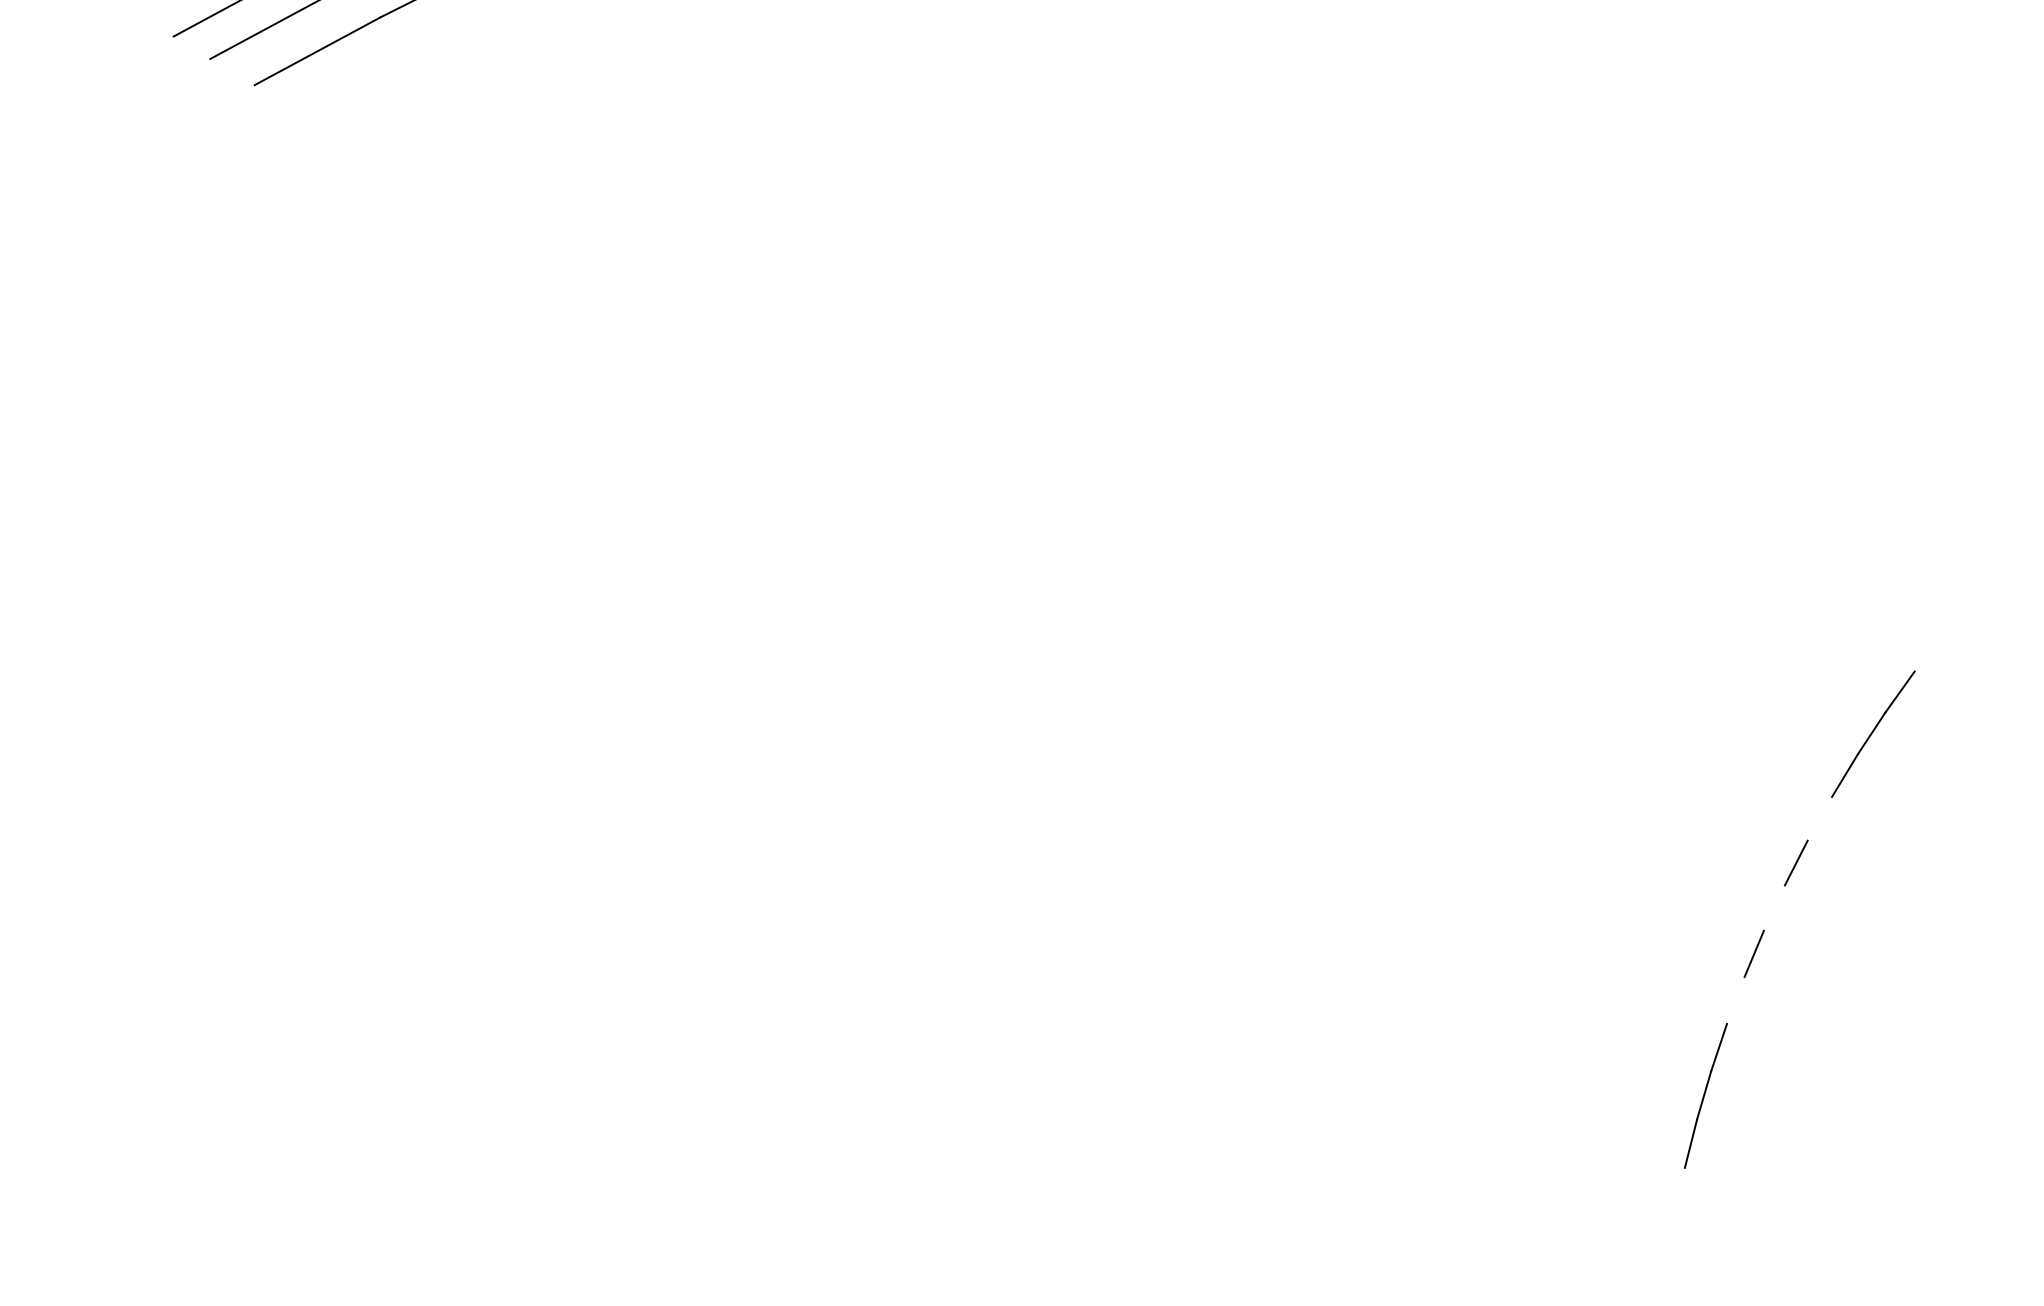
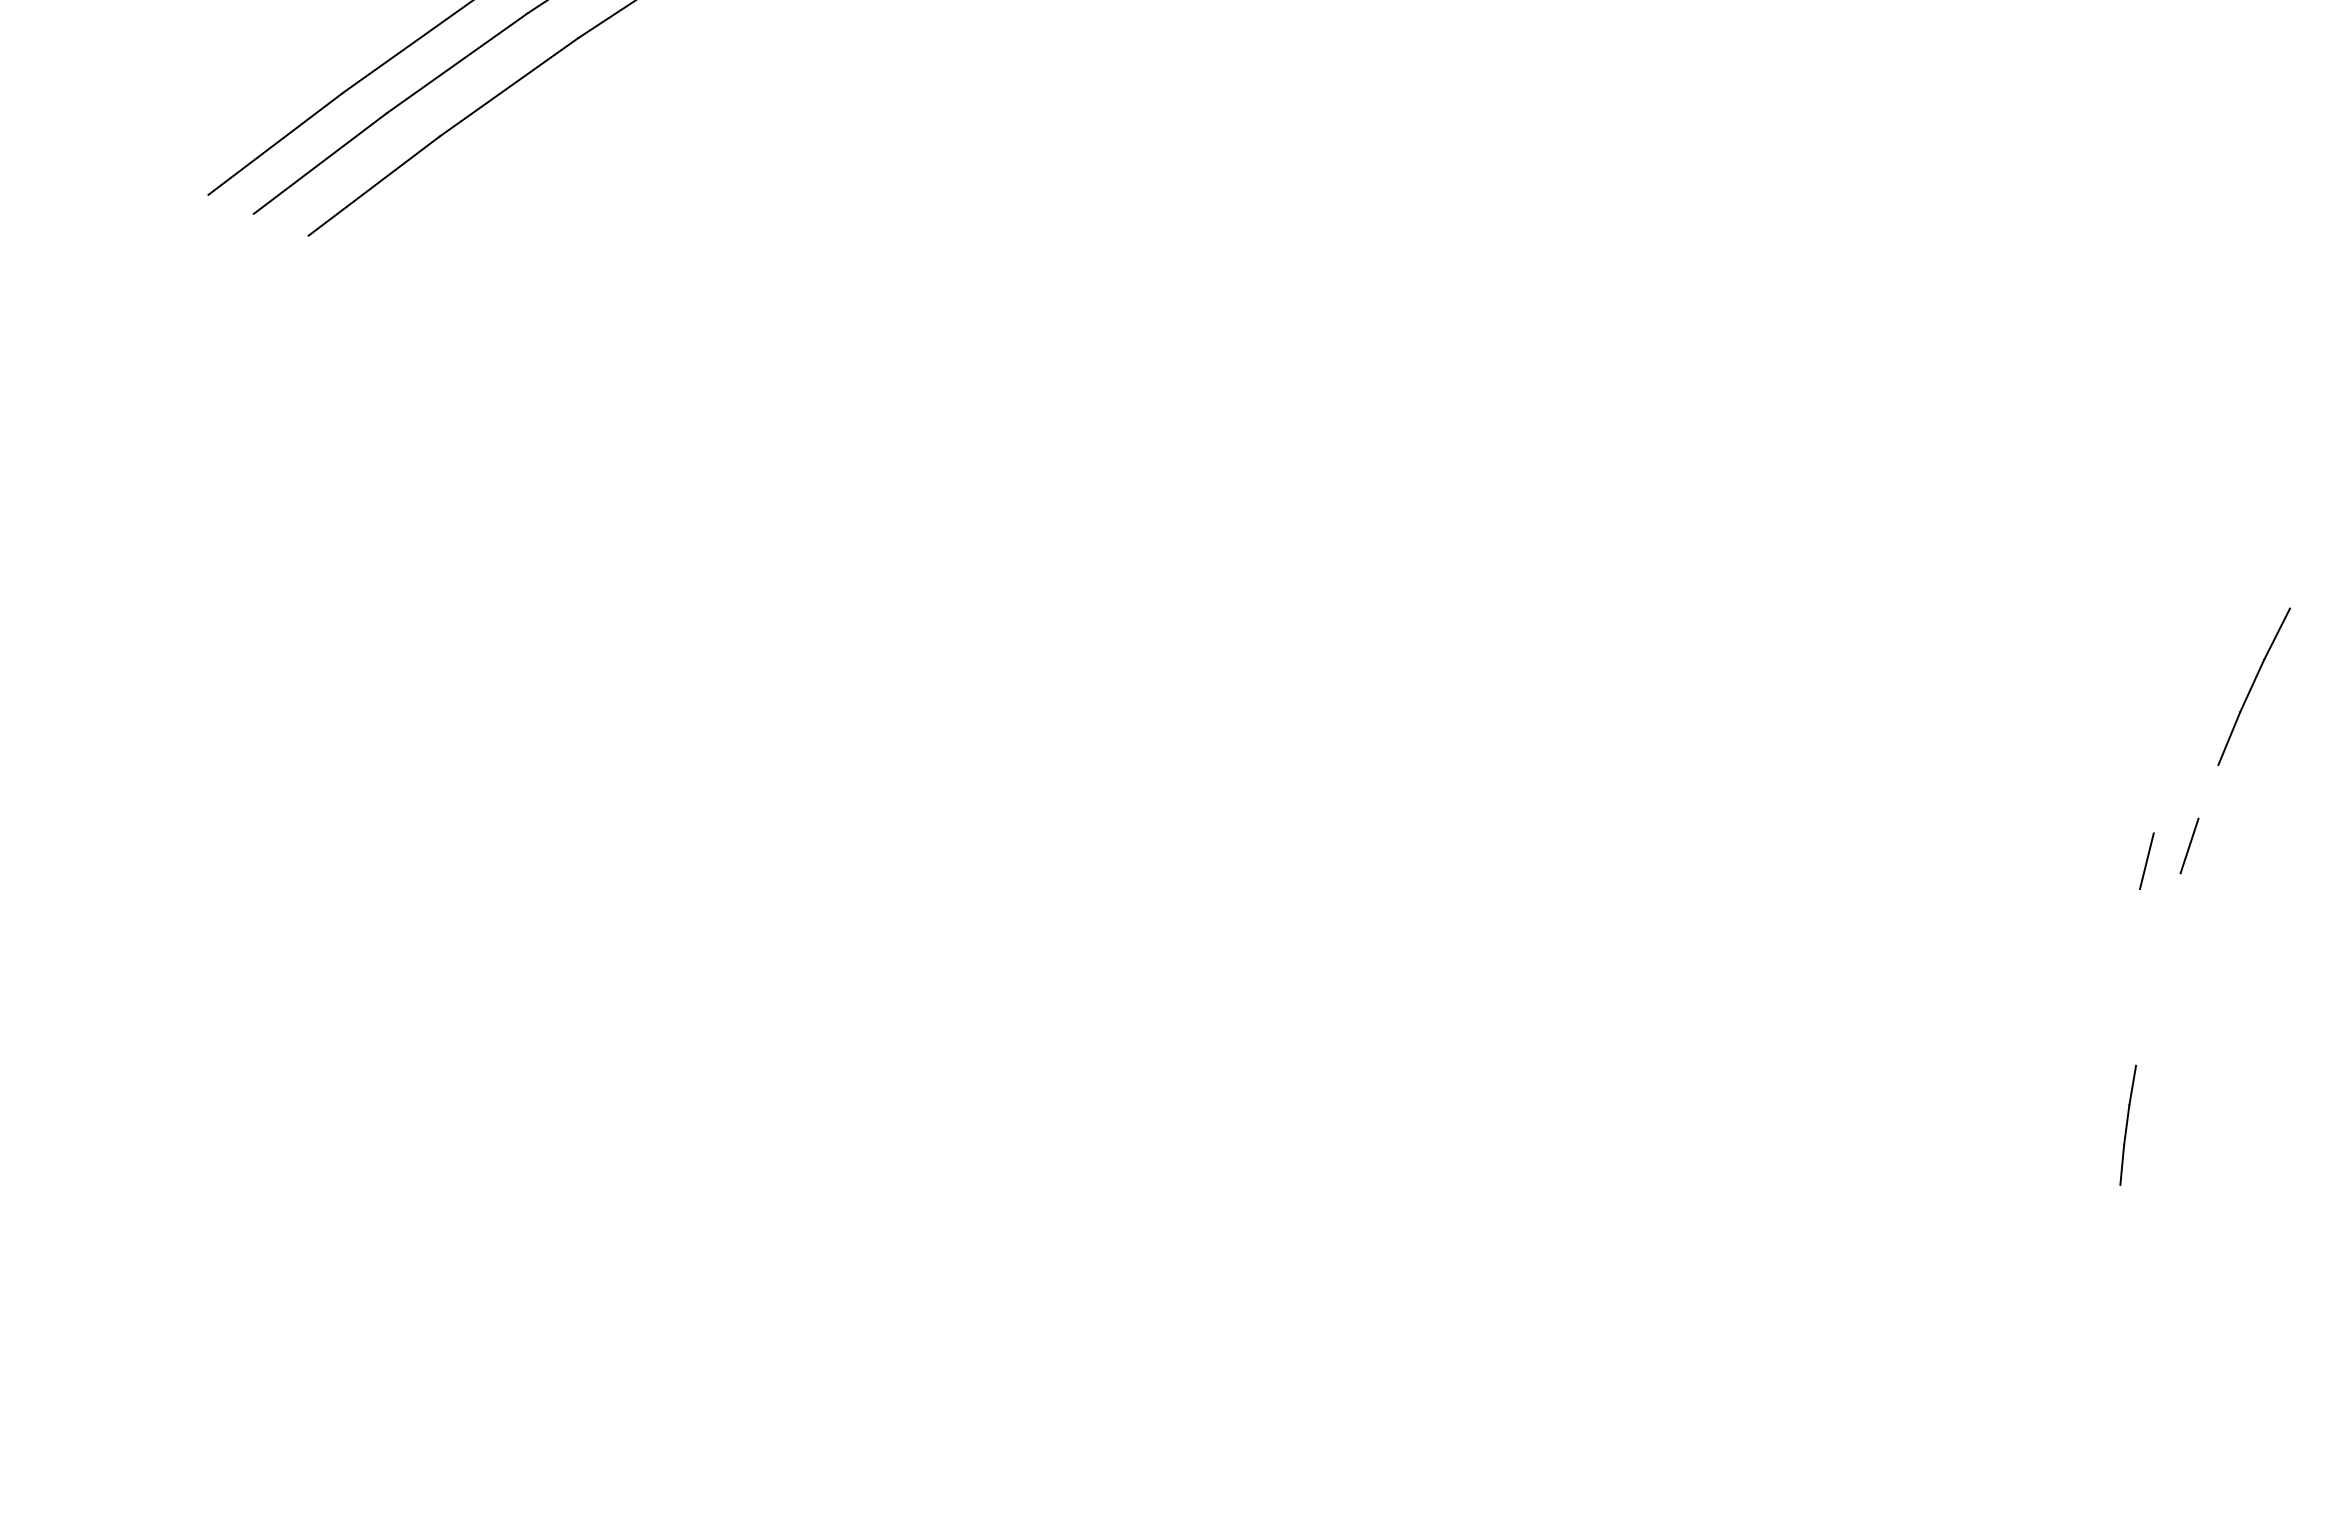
line: (1754, 953) -> (2146, 860), moved
part: (1706, 1096) -> (2128, 1125), size x0.7

